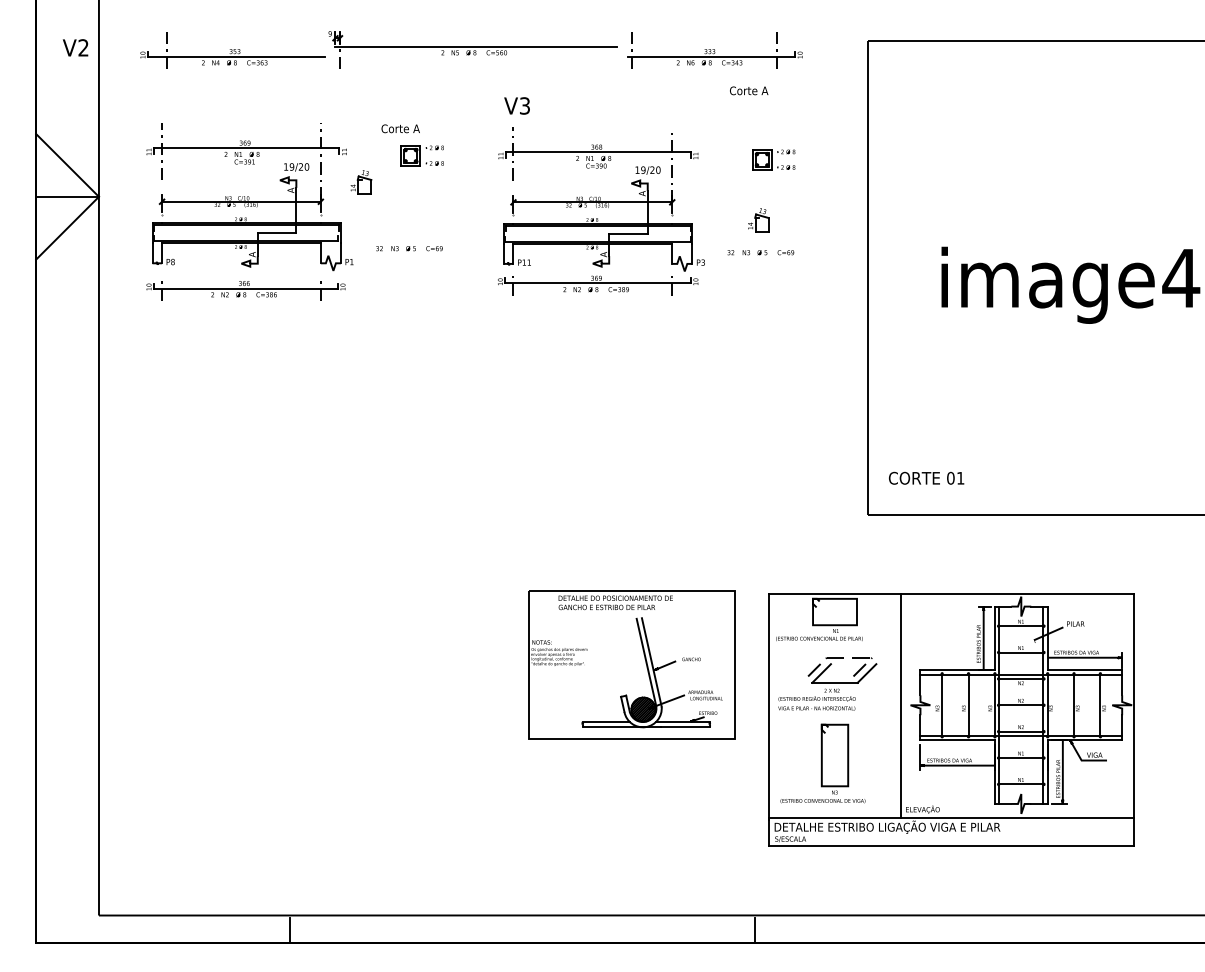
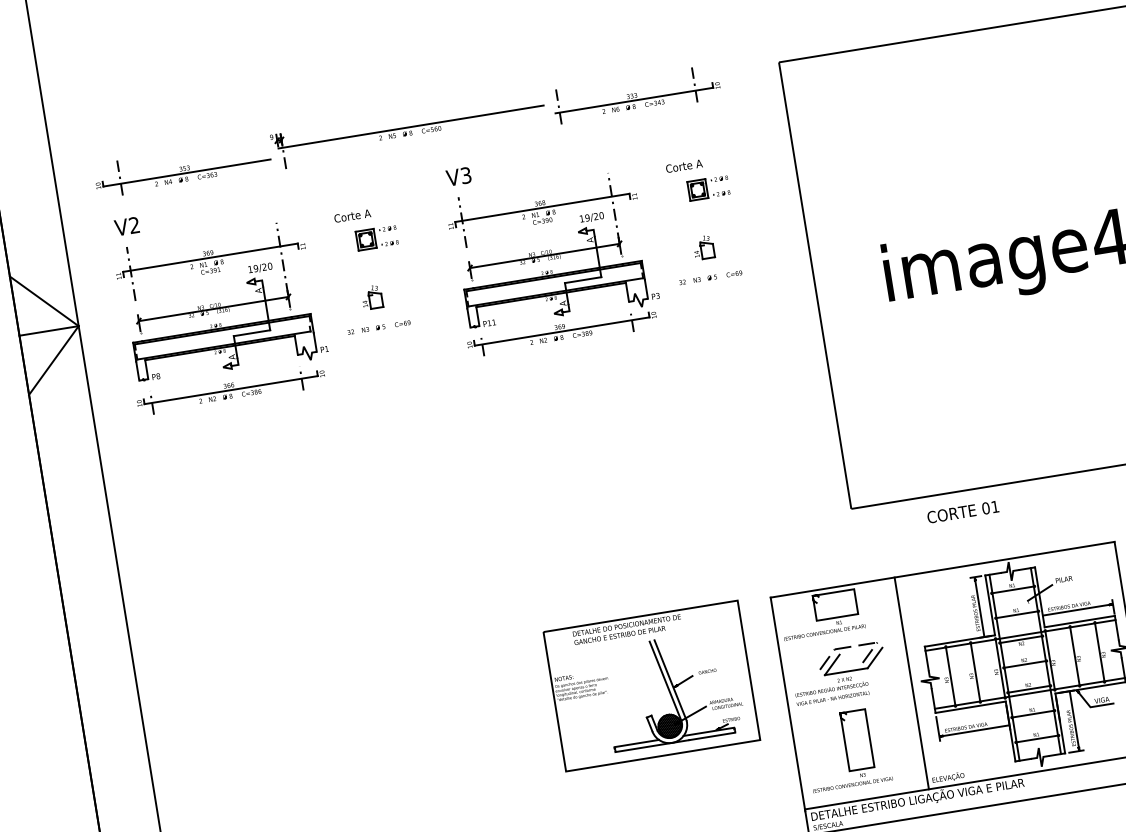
text: (75, 47) -> (126, 226), moved
text: (749, 90) -> (684, 165), moved
part: (361, 182) -> (372, 297), moved
text: (926, 477) -> (962, 511), moved

